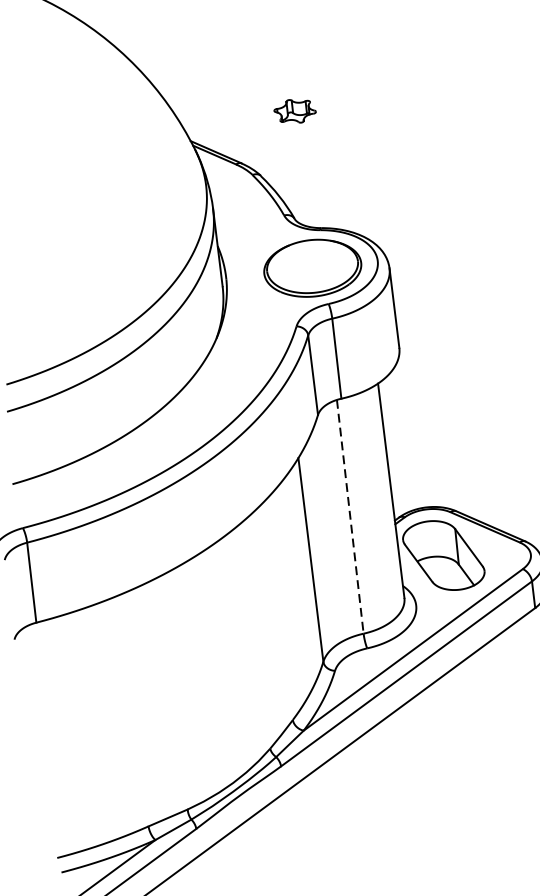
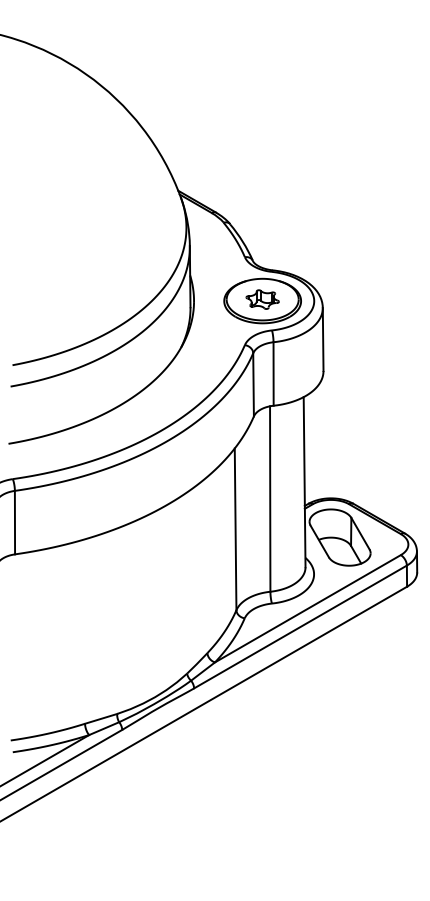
part: (294, 111) -> (262, 299), moved
line: (350, 517) -> (270, 499), dashed -> solid

